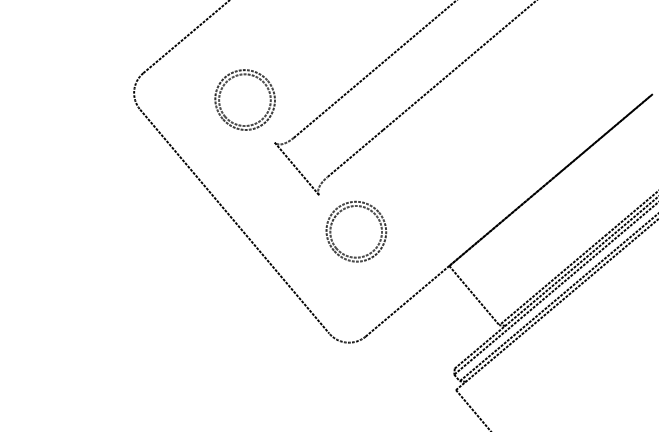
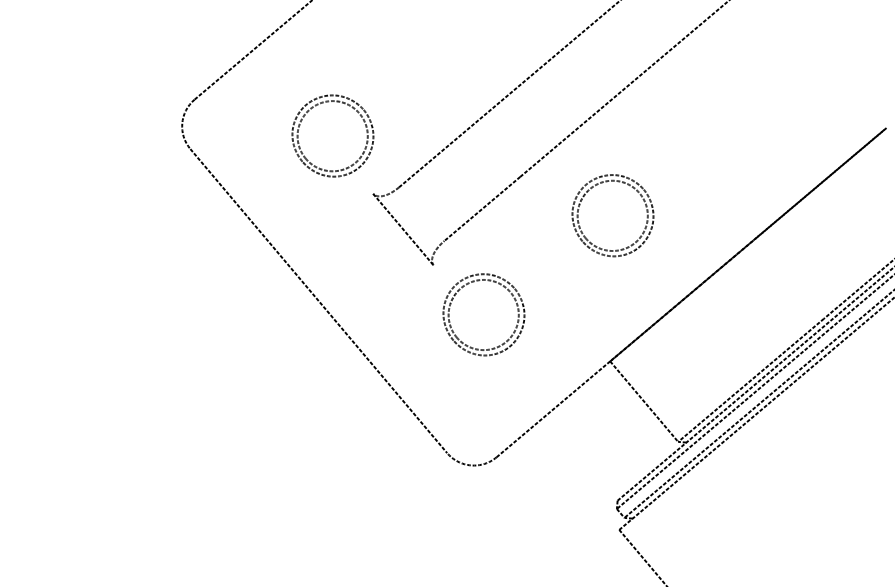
part: (469, 142) -> (637, 193), added

